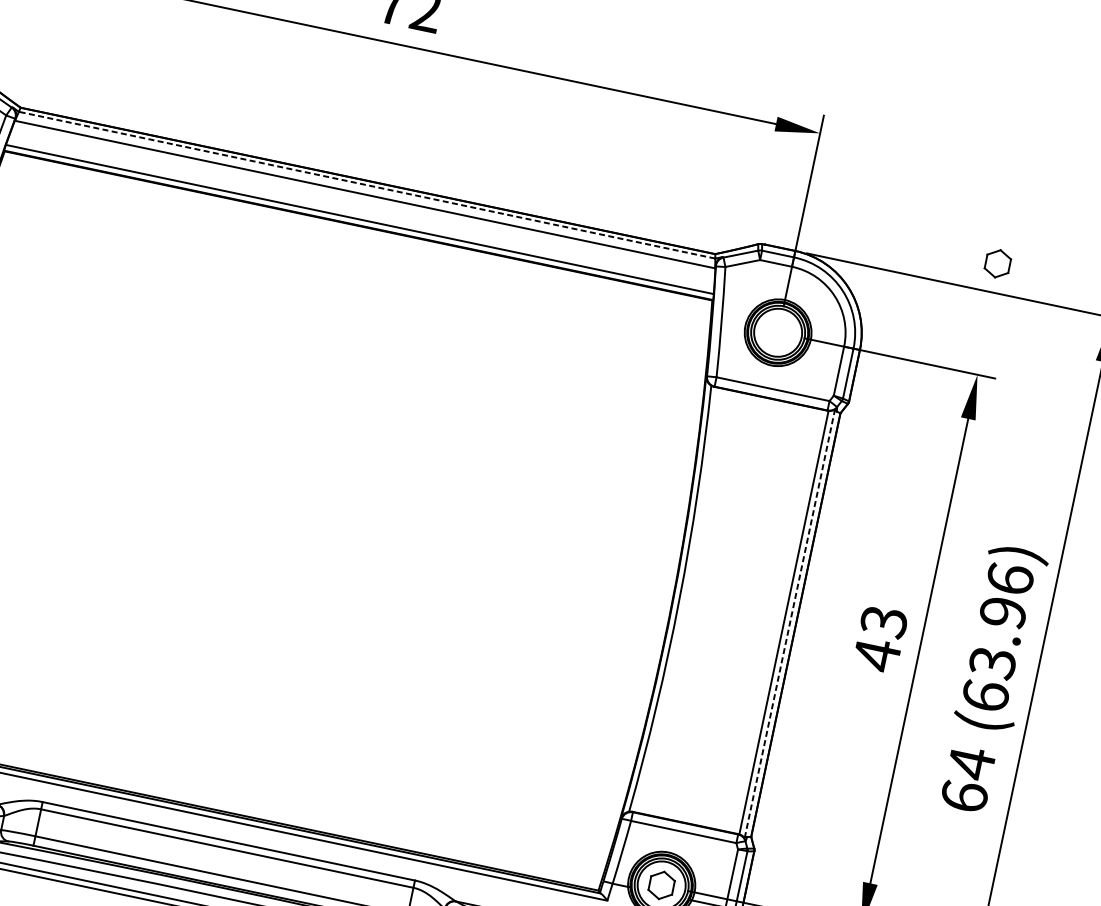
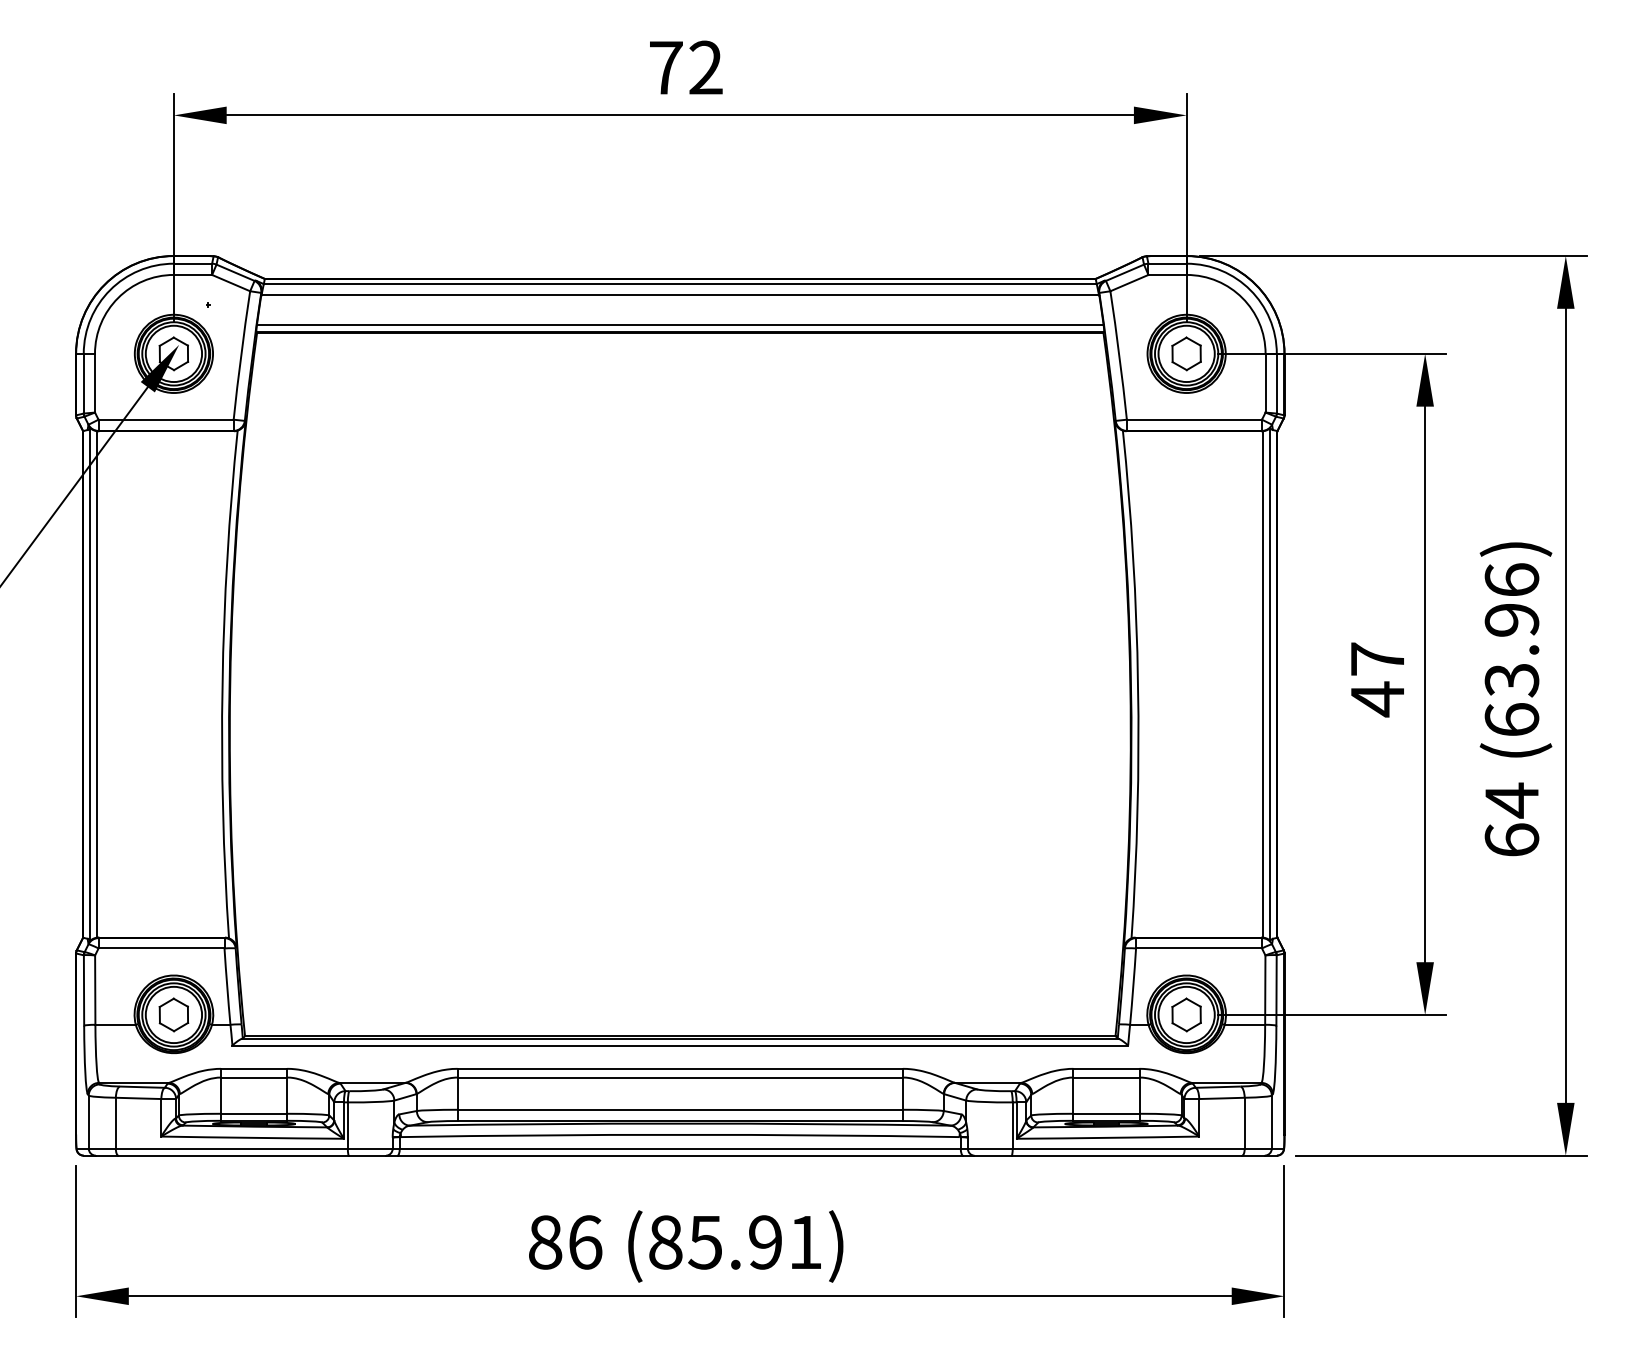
line: (366, 185) -> (679, 284), dashed -> solid
part: (997, 263) -> (1186, 353), moved
text: (883, 621) -> (1377, 659), 43 -> 47
line: (790, 623) -> (1270, 683), dashed -> solid

